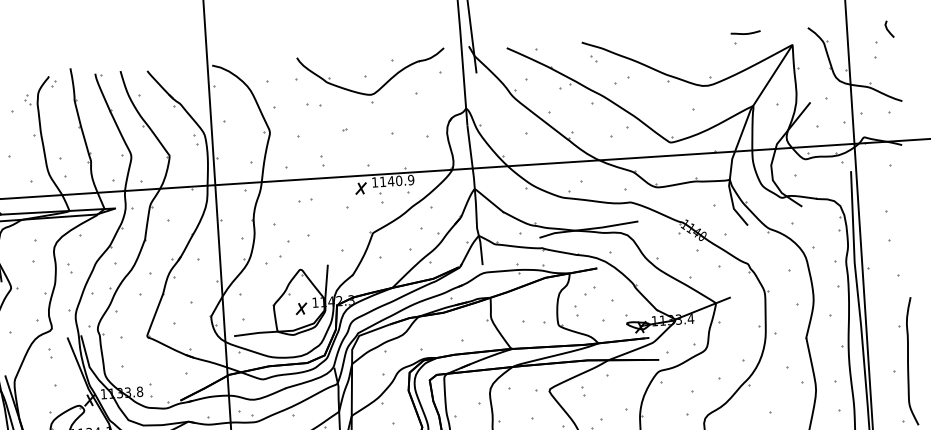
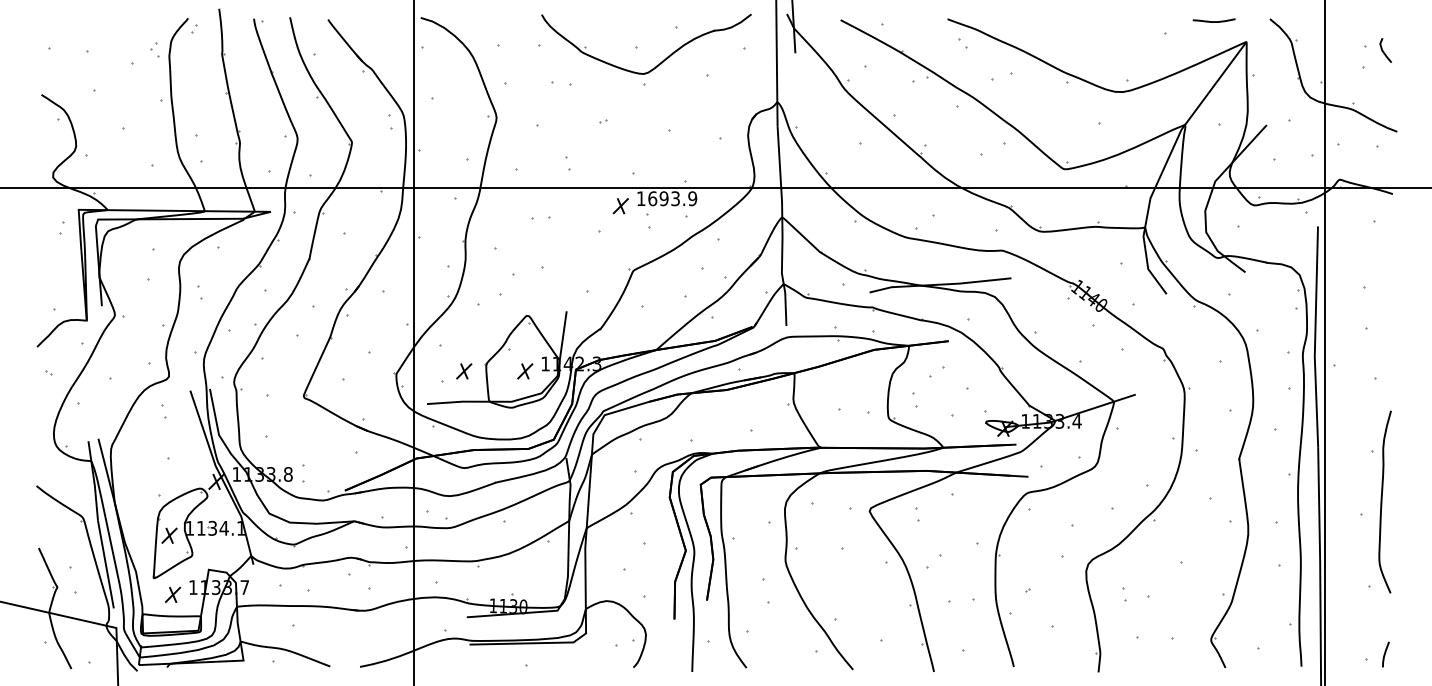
line: (888, 30) -> (1384, 51), moved
curve: (745, 33) -> (1213, 21), moved
text: (391, 181) -> (664, 198), 1140.9 -> 1693.9
part: (258, 311) -> (464, 371), added

